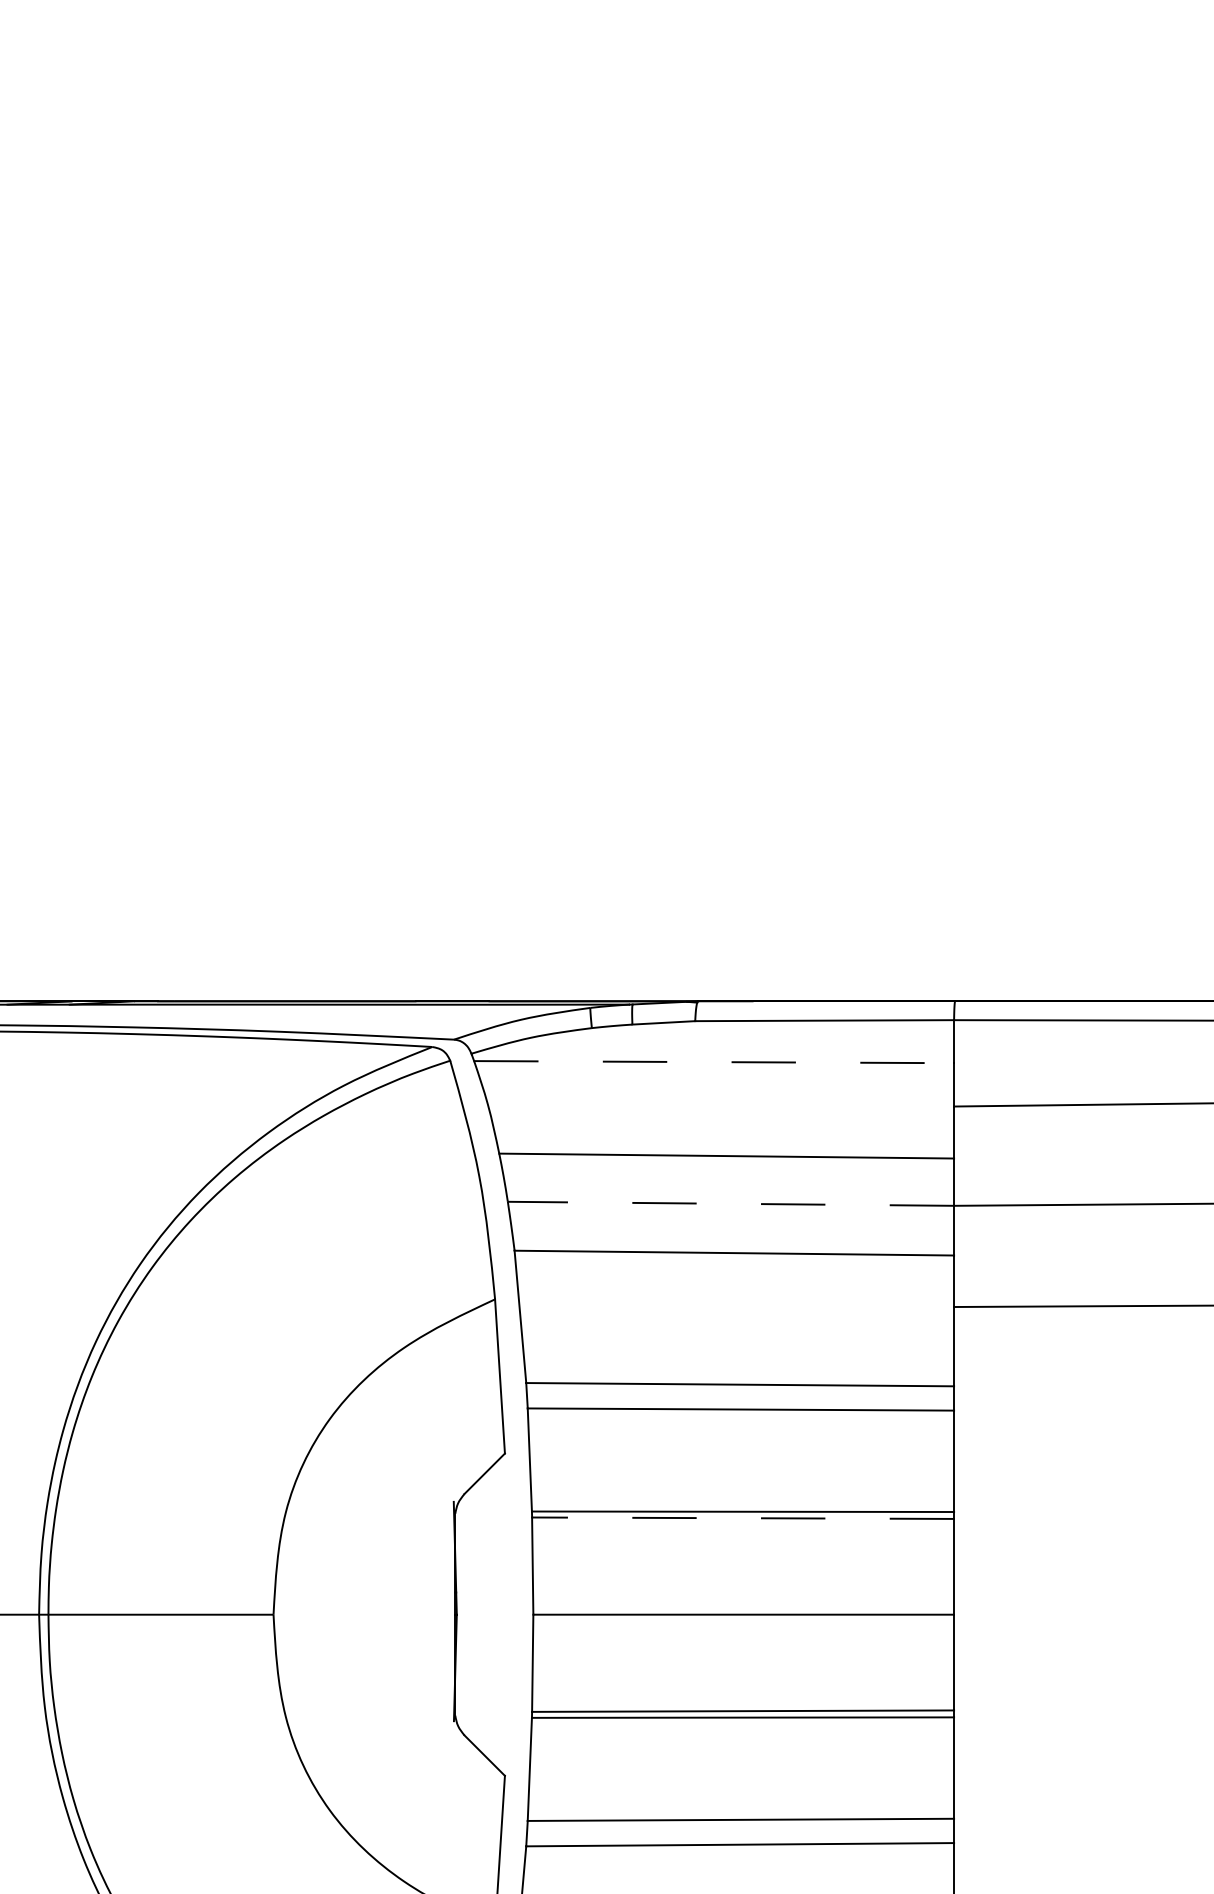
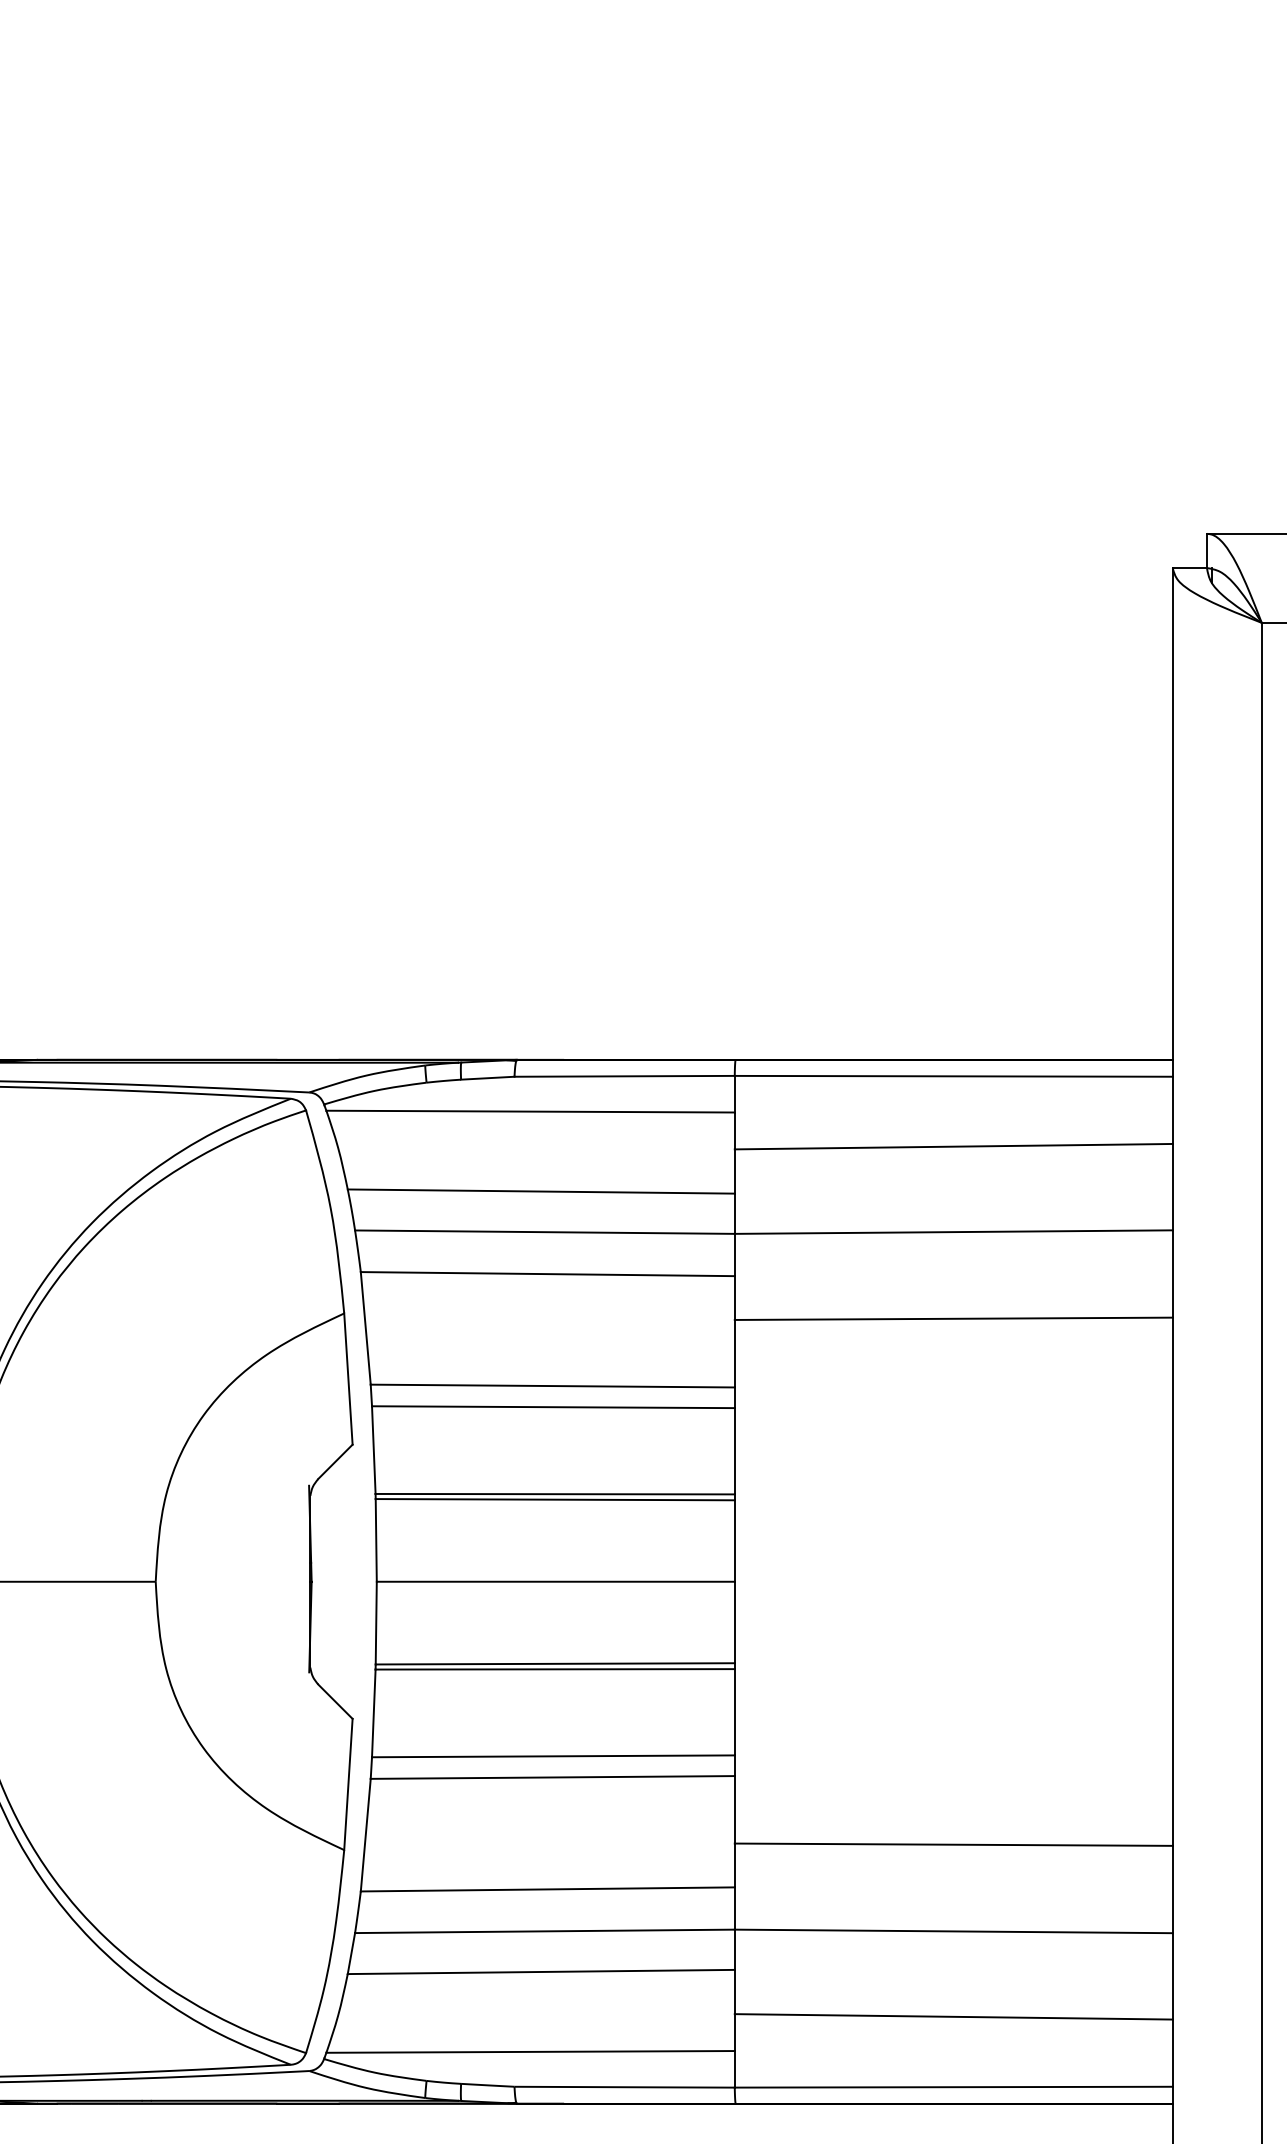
line: (715, 1061) -> (531, 1111), dashed -> solid
line: (730, 1204) -> (544, 1232), dashed -> solid
line: (743, 1518) -> (555, 1499), dashed -> solid

